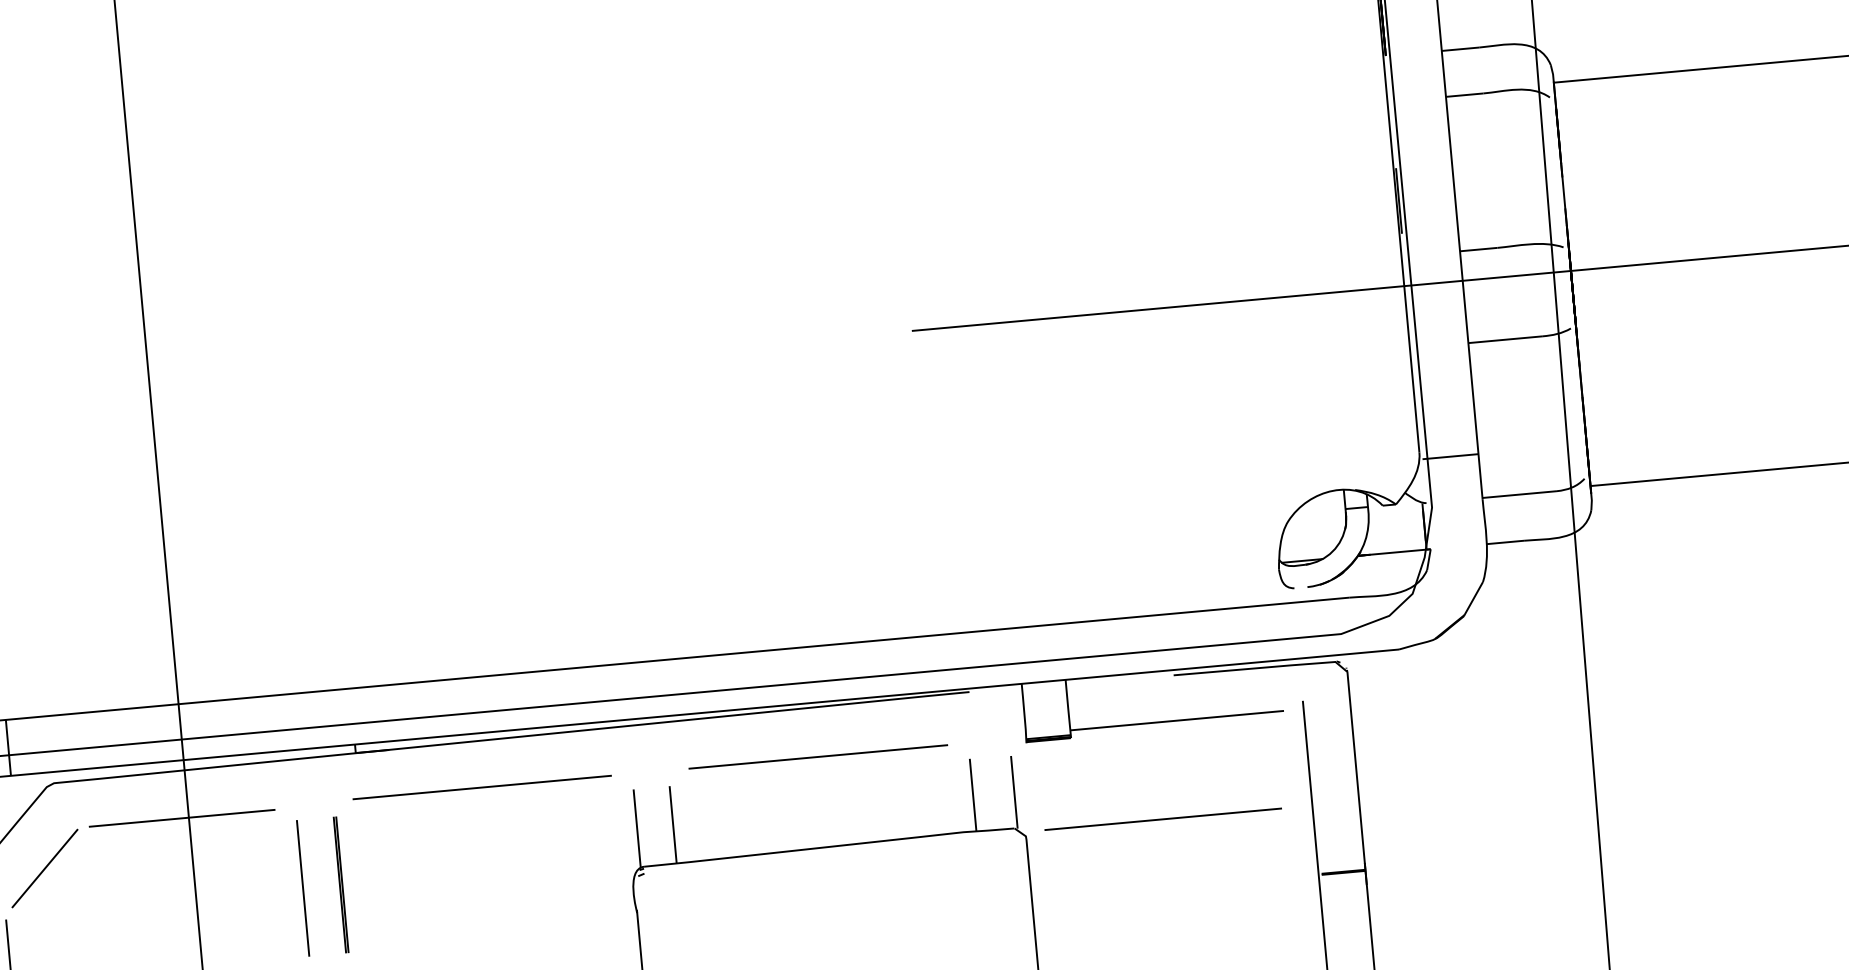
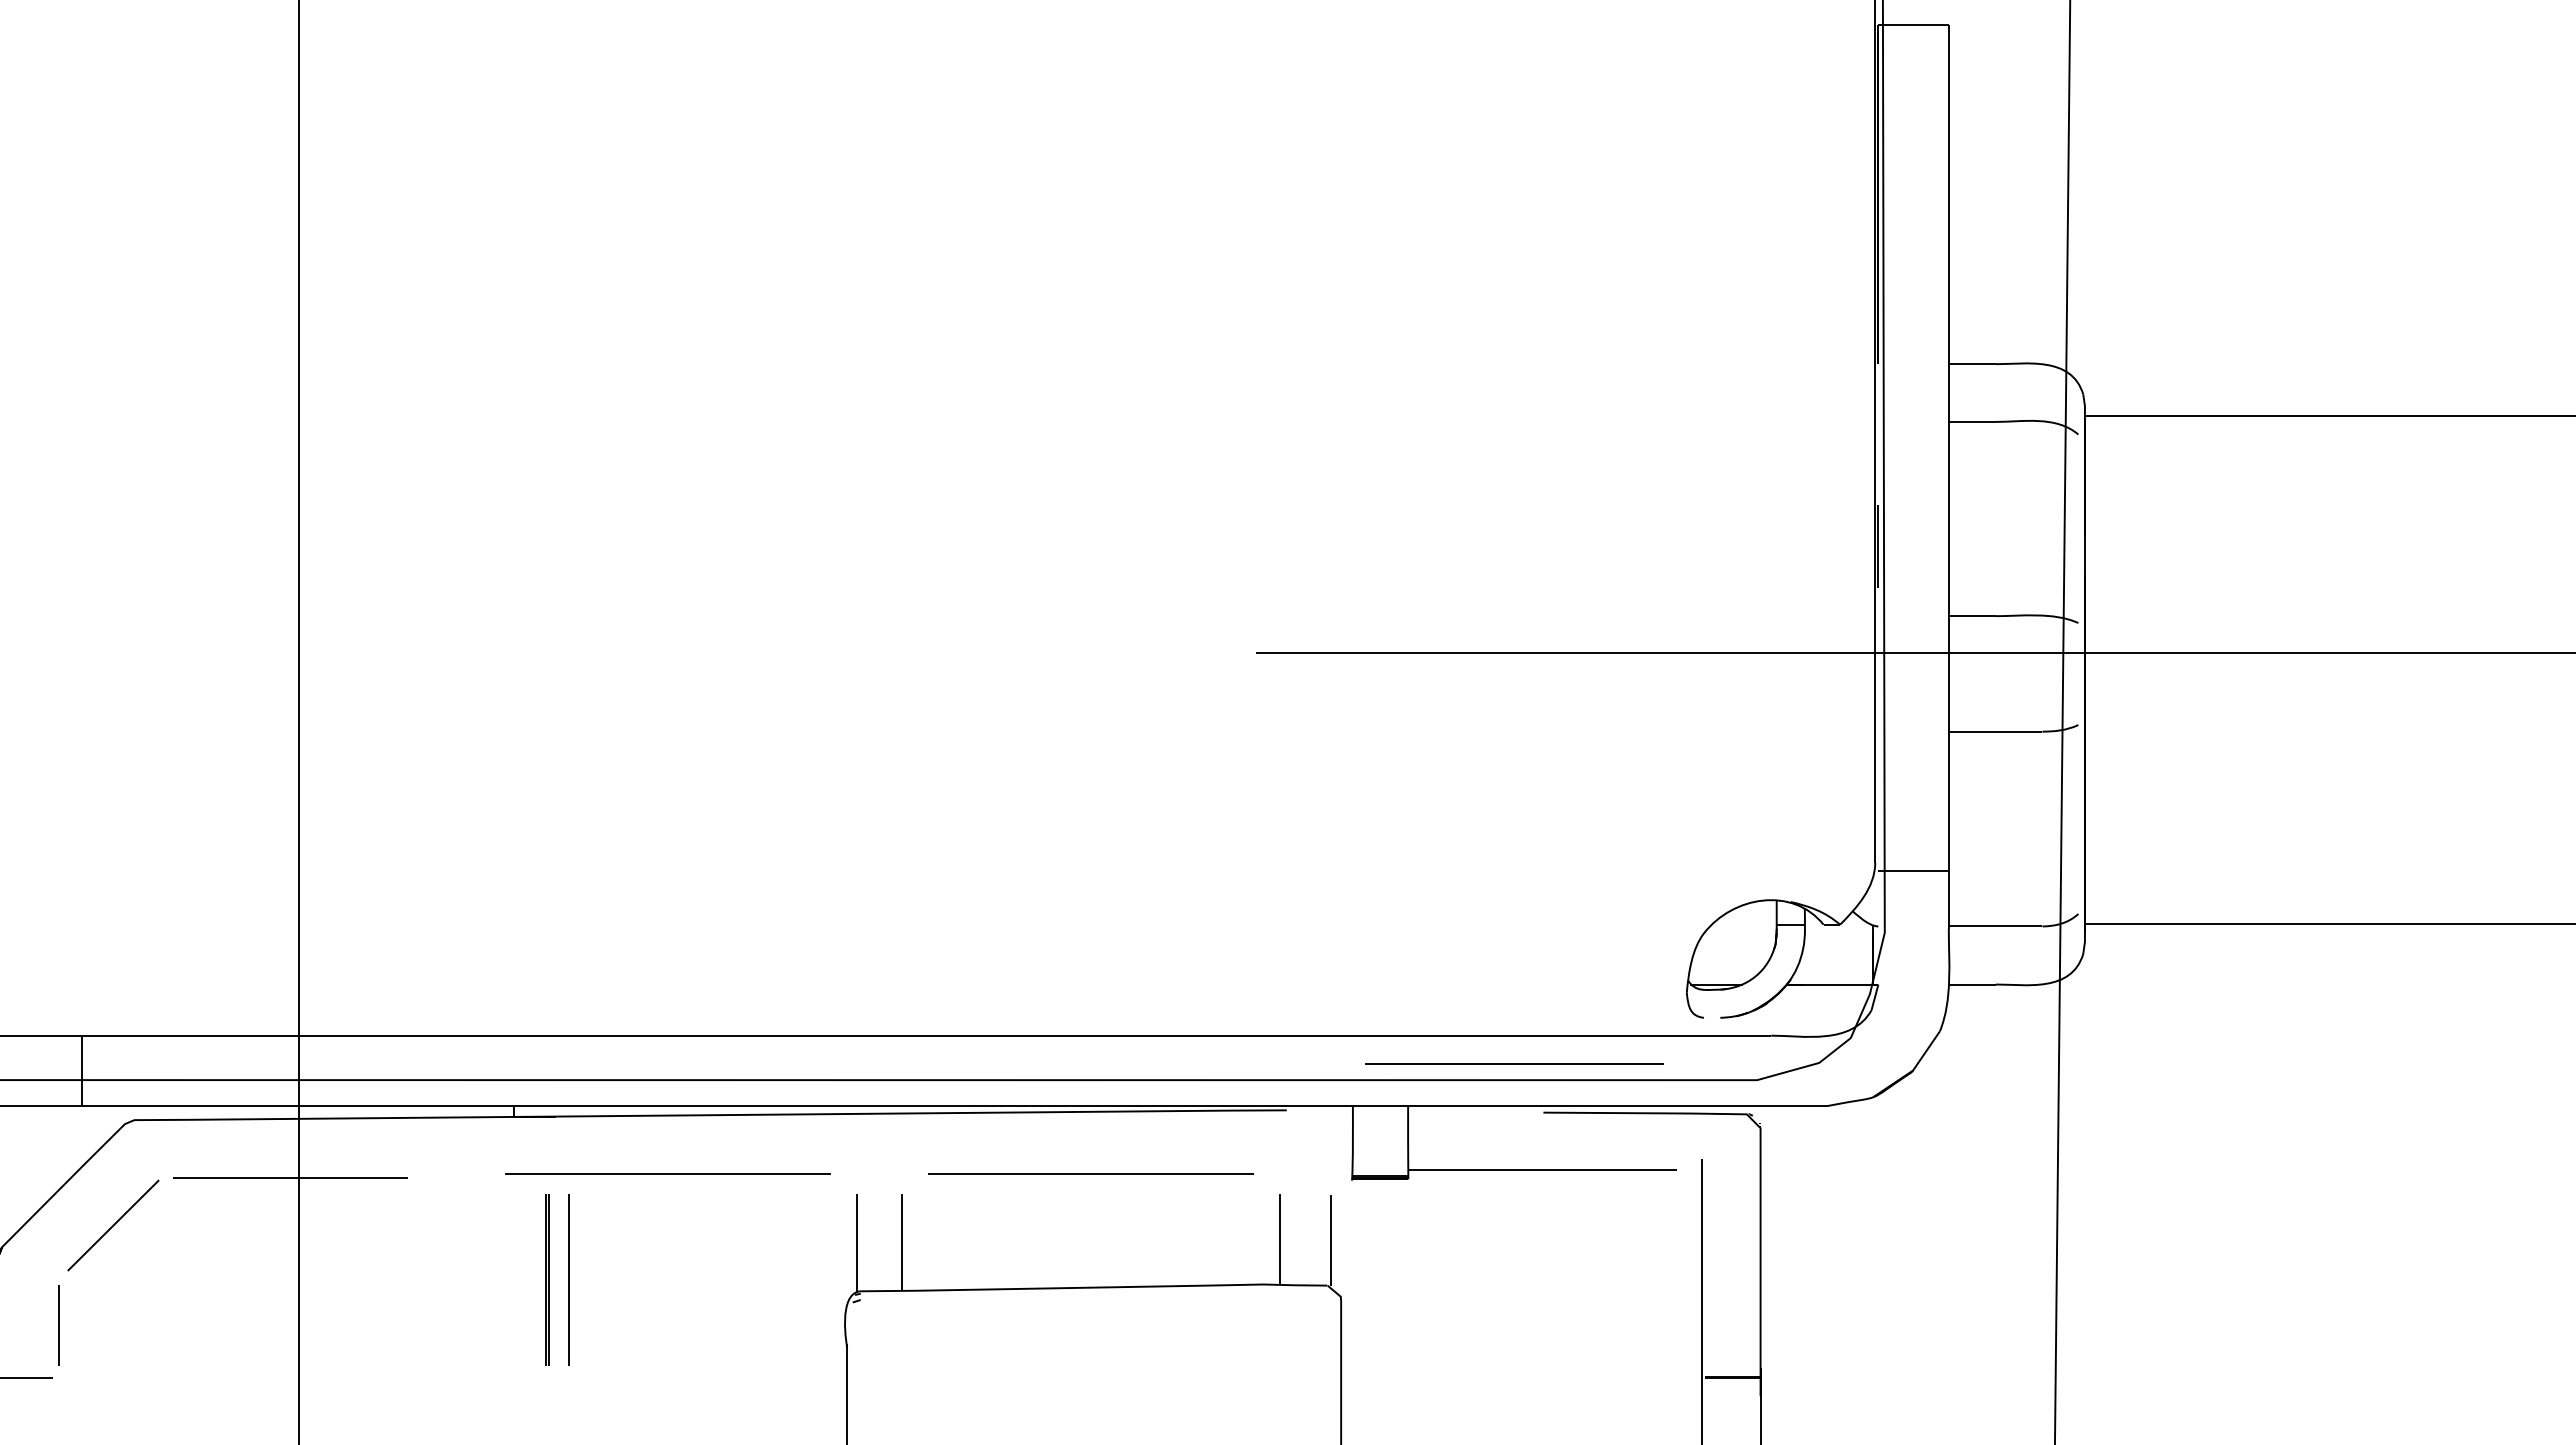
line: (1163, 818) -> (1514, 1063), moved
line: (340, 884) -> (546, 1279), moved
line: (302, 888) -> (568, 1279), moved

